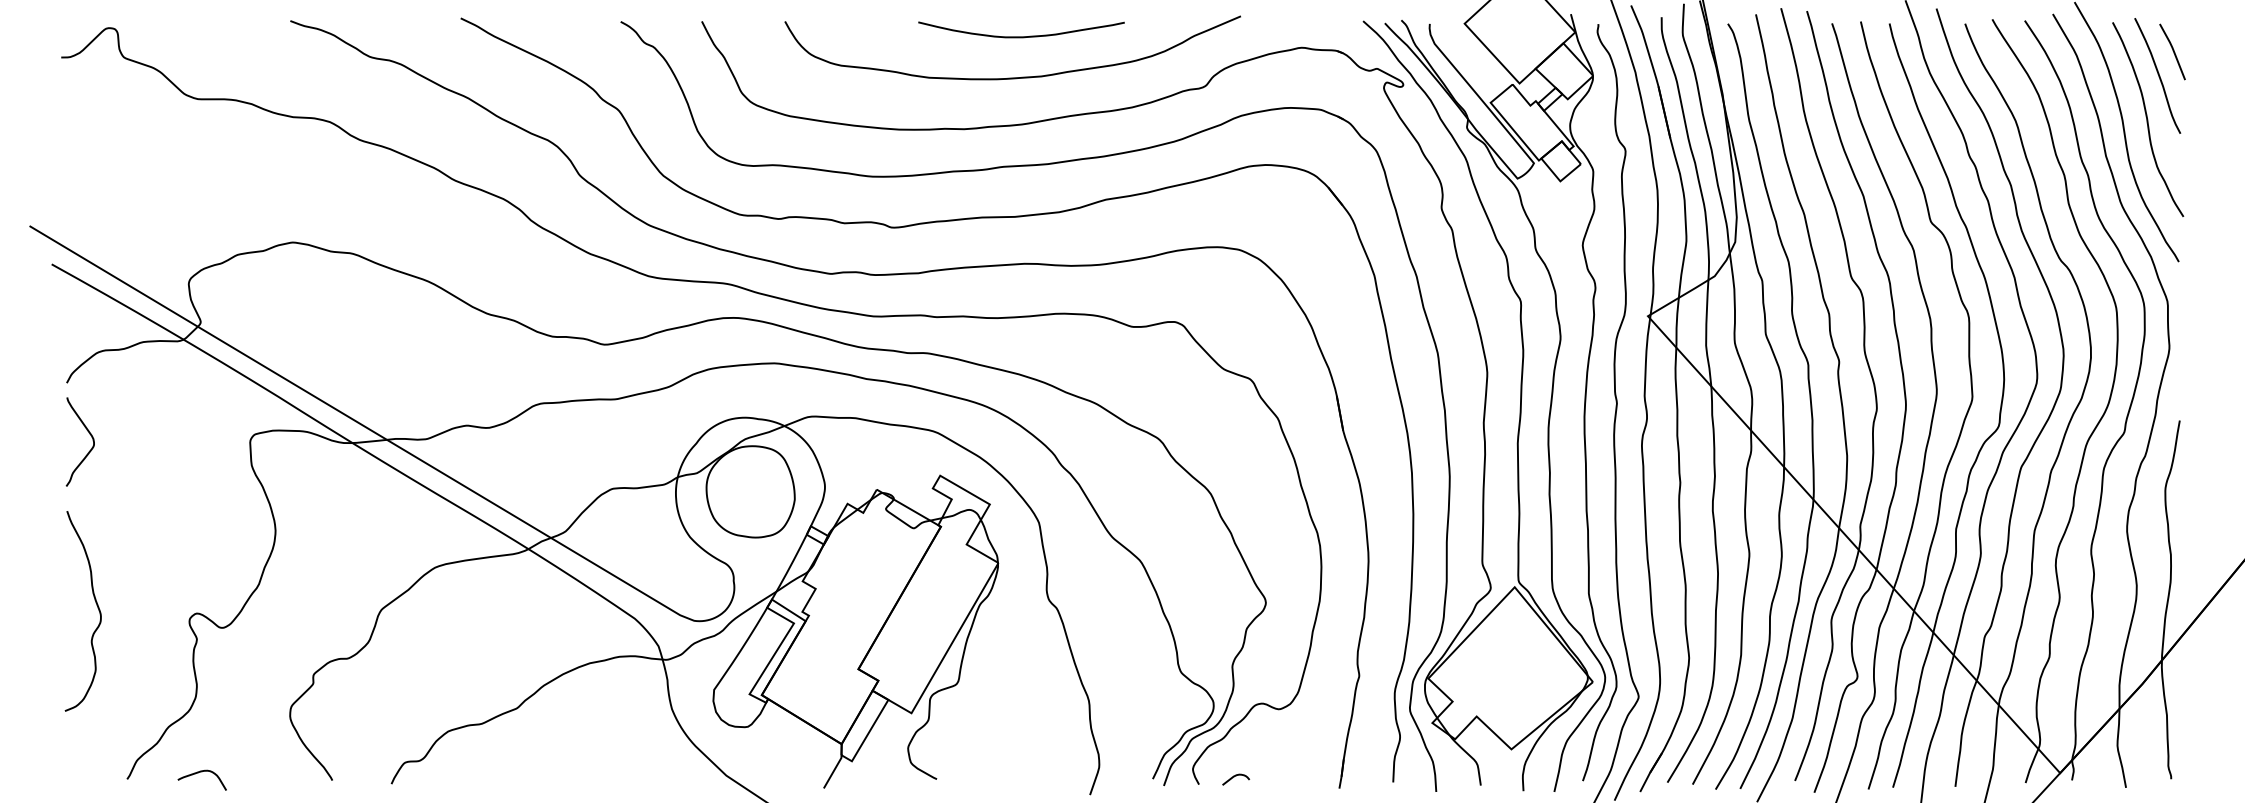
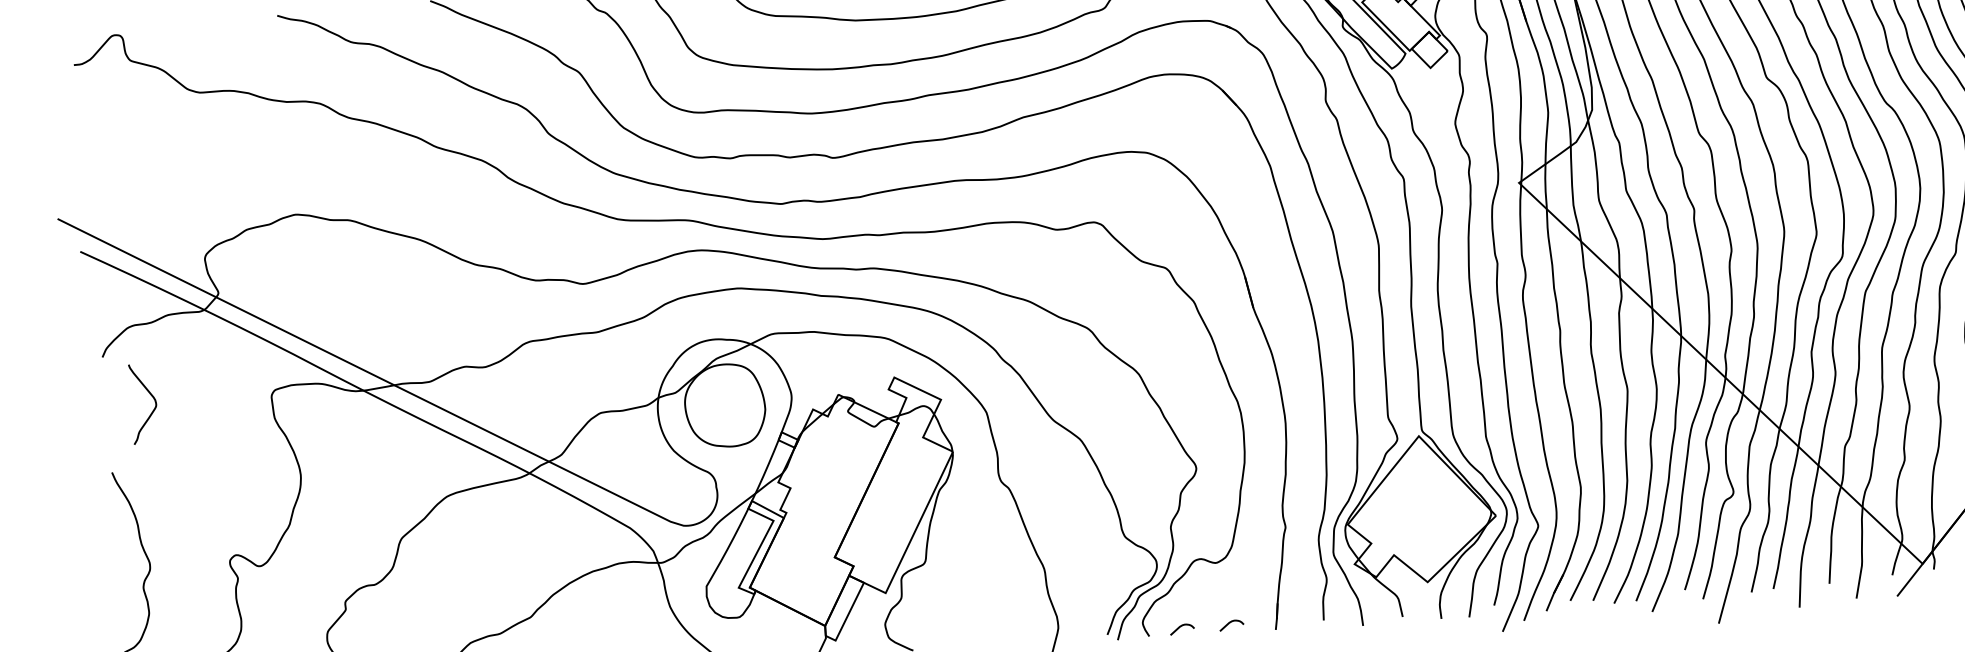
curve: (89, 434) -> (151, 396), moved
curve: (1289, 777) -> (1230, 623), added

